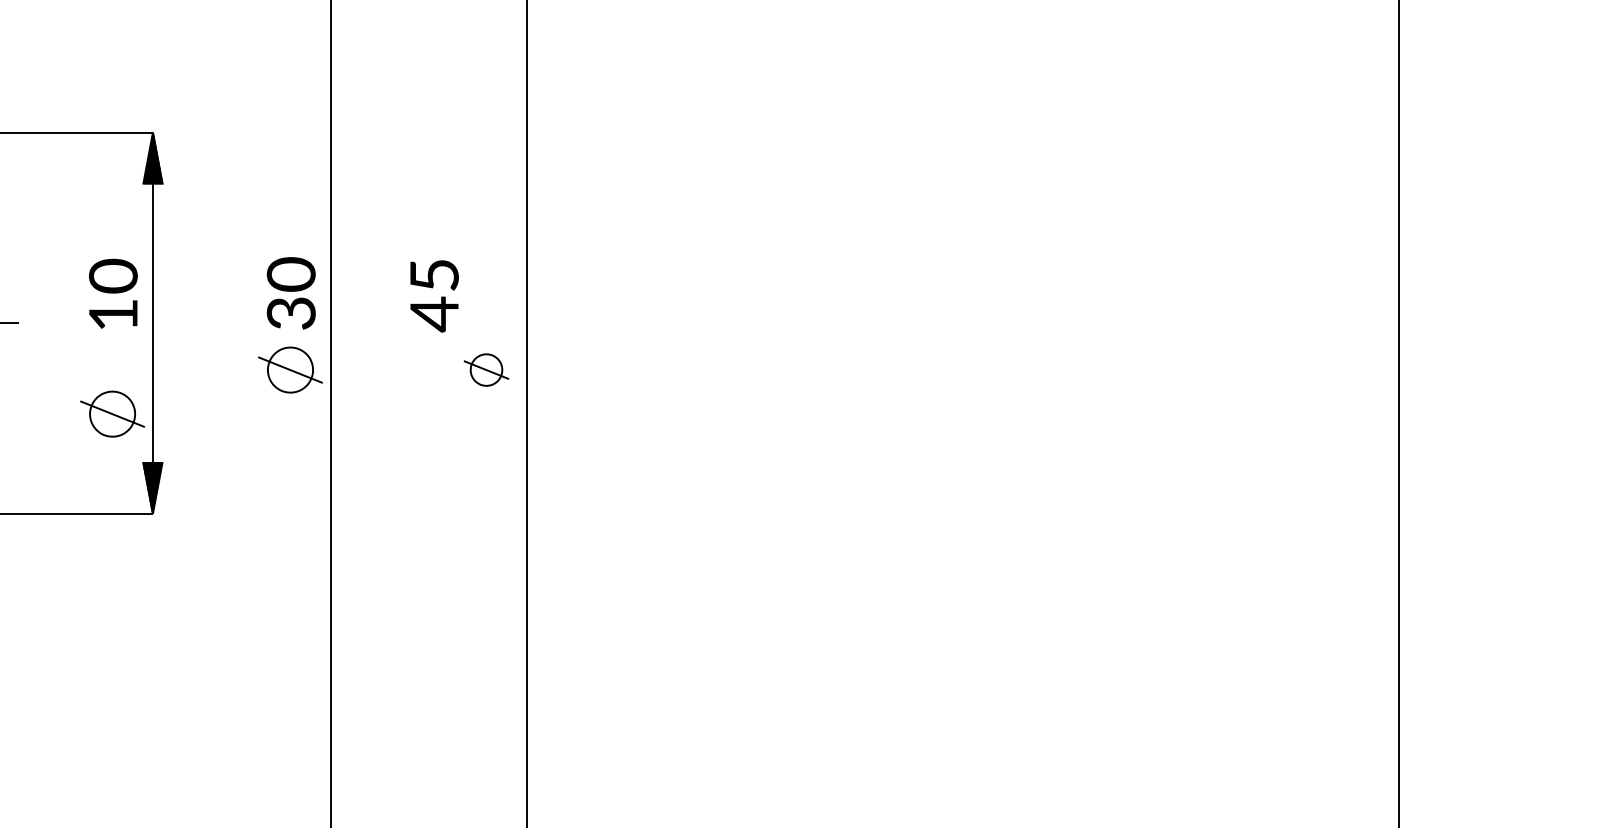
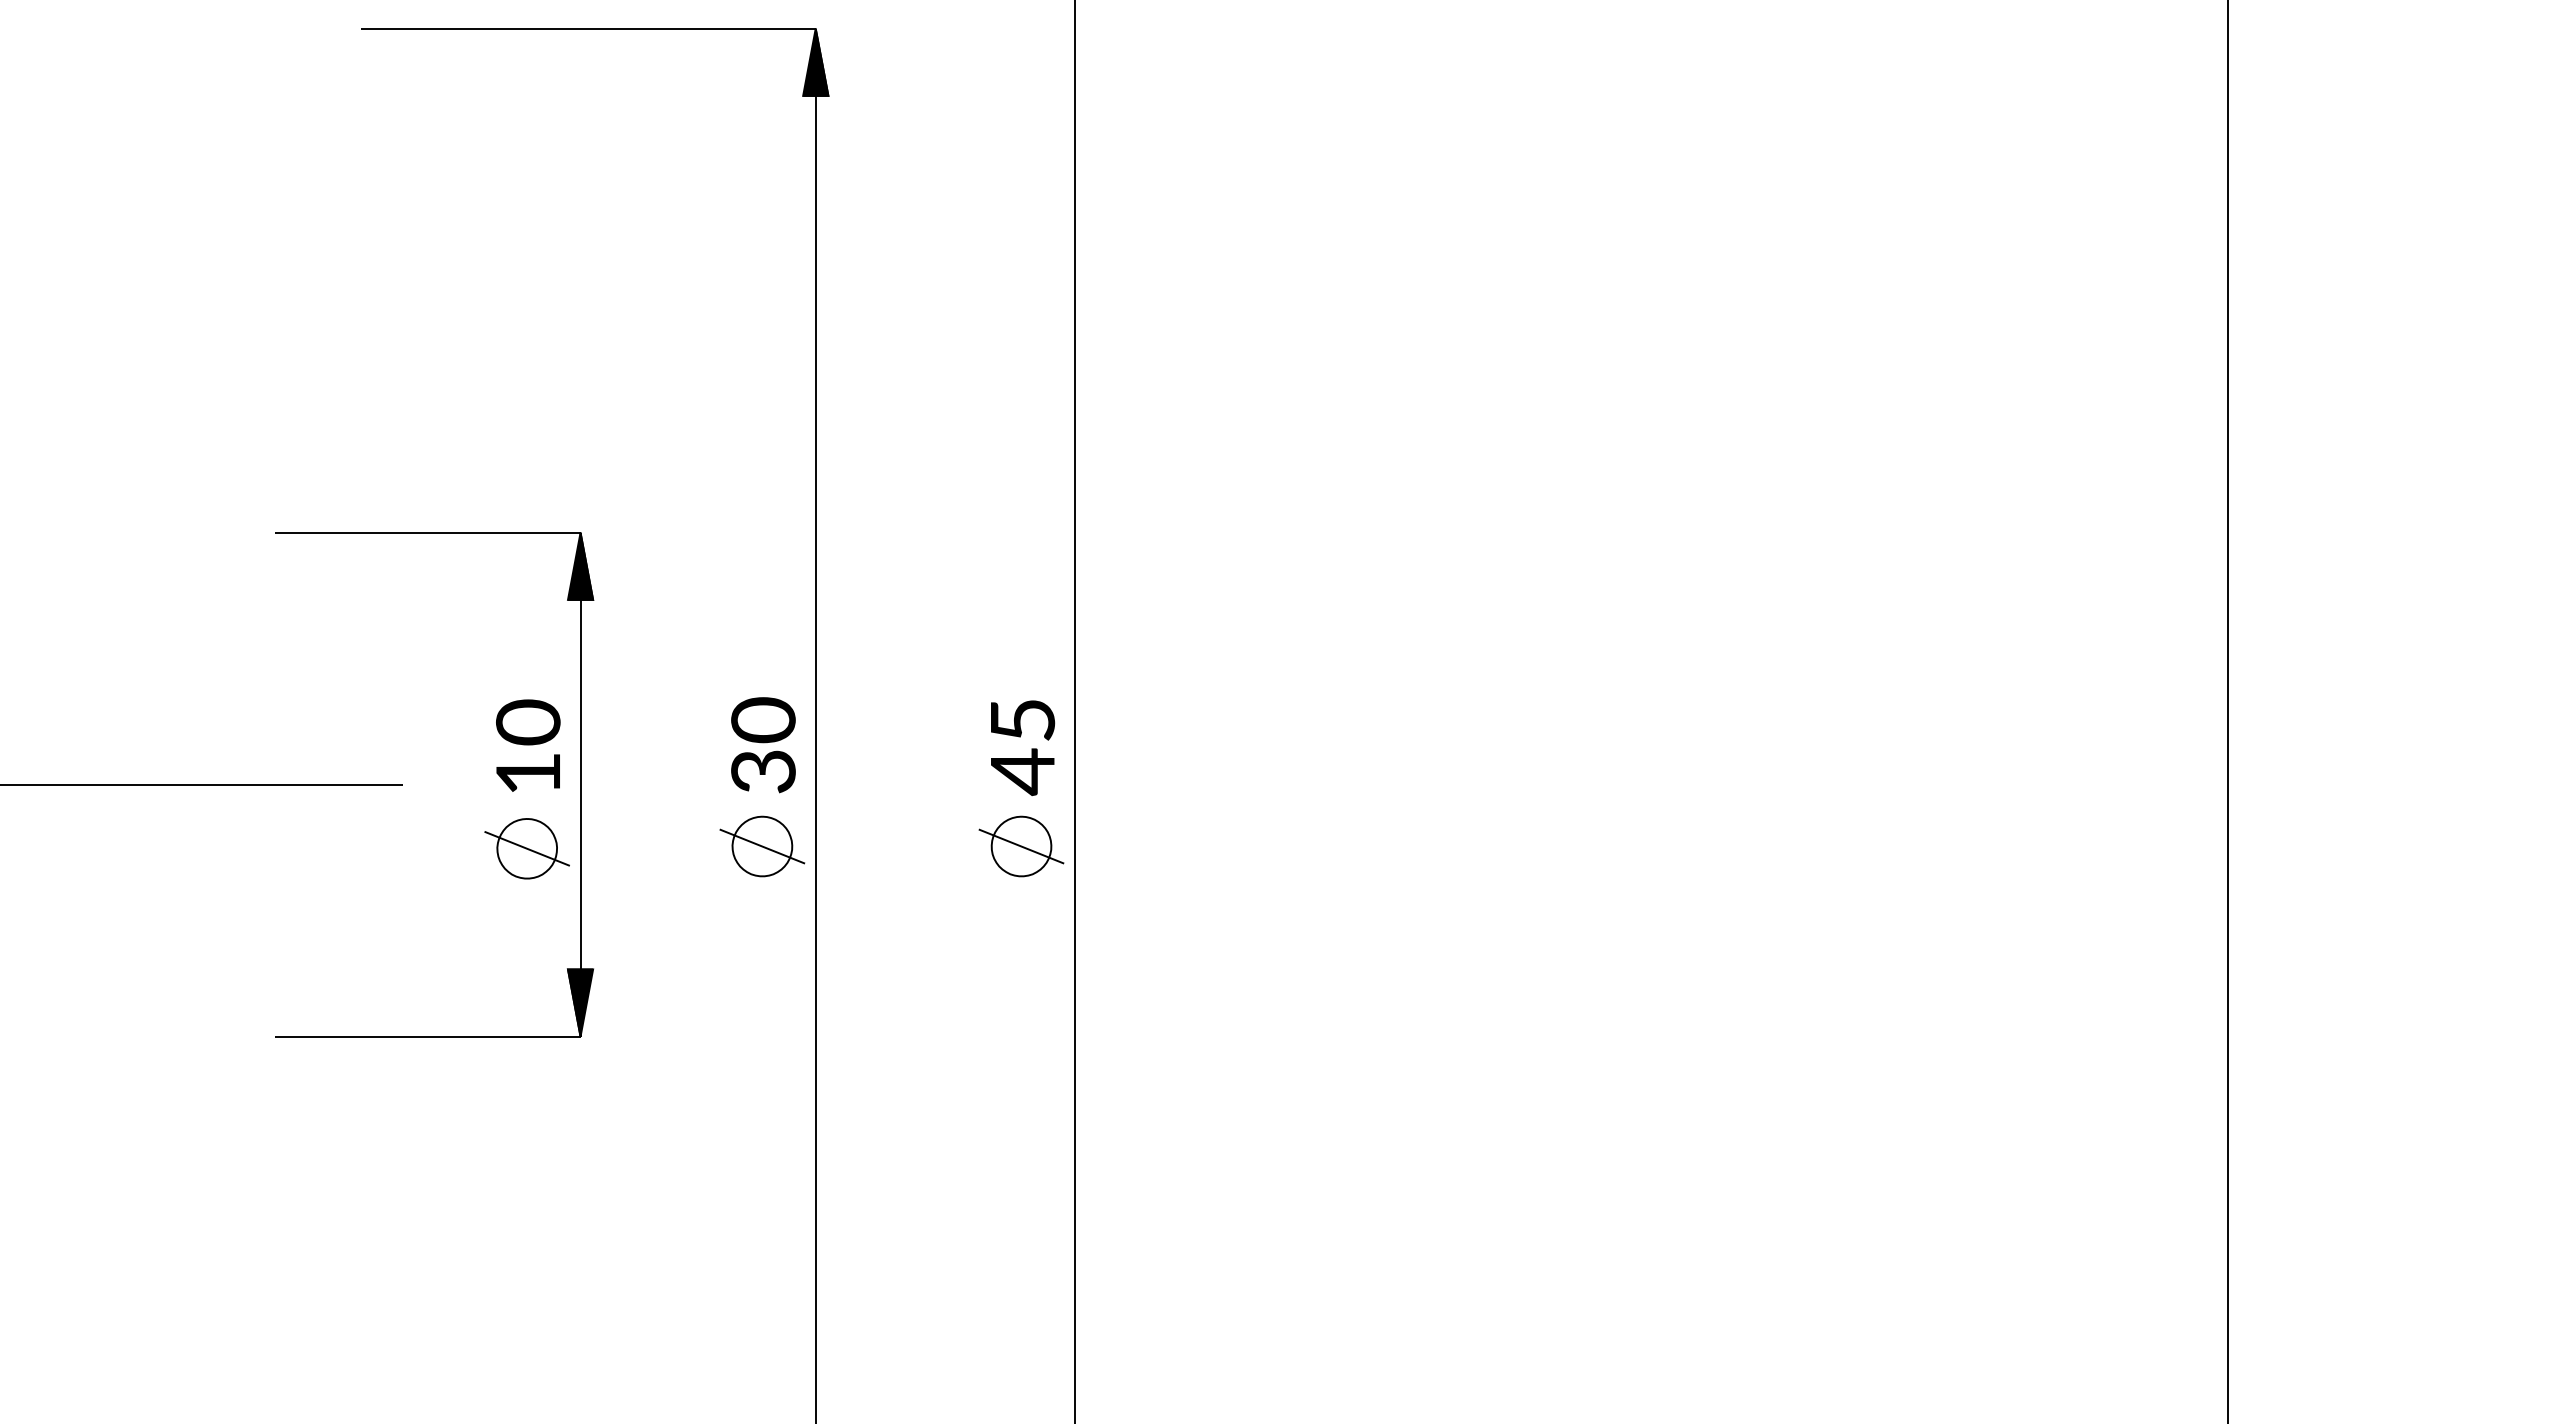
text: (435, 295) -> (1023, 747), moved
part: (486, 370) -> (1021, 846), size x1.43
part: (112, 413) -> (526, 848), moved

